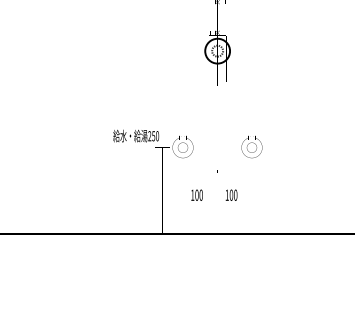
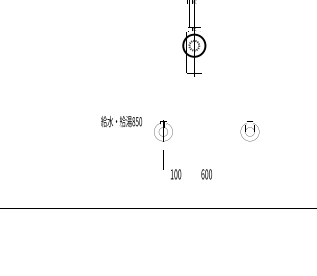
text: (149, 136) -> (133, 121), 250 -> 850
part: (251, 146) -> (249, 130), moved
text: (226, 194) -> (202, 173), 100 -> 600

